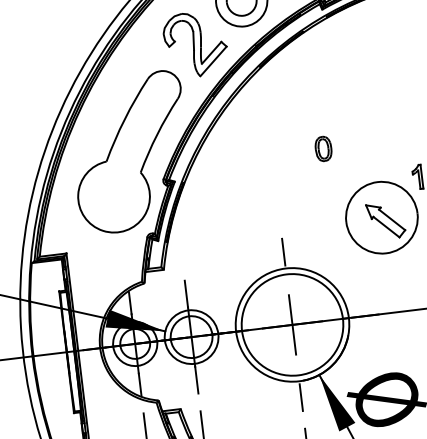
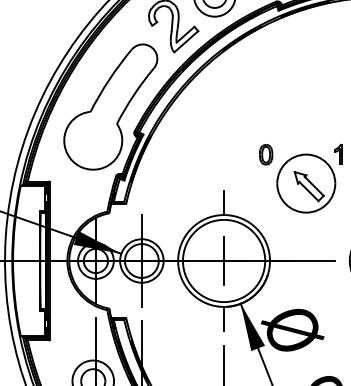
part: (324, 148) -> (266, 154), moved

